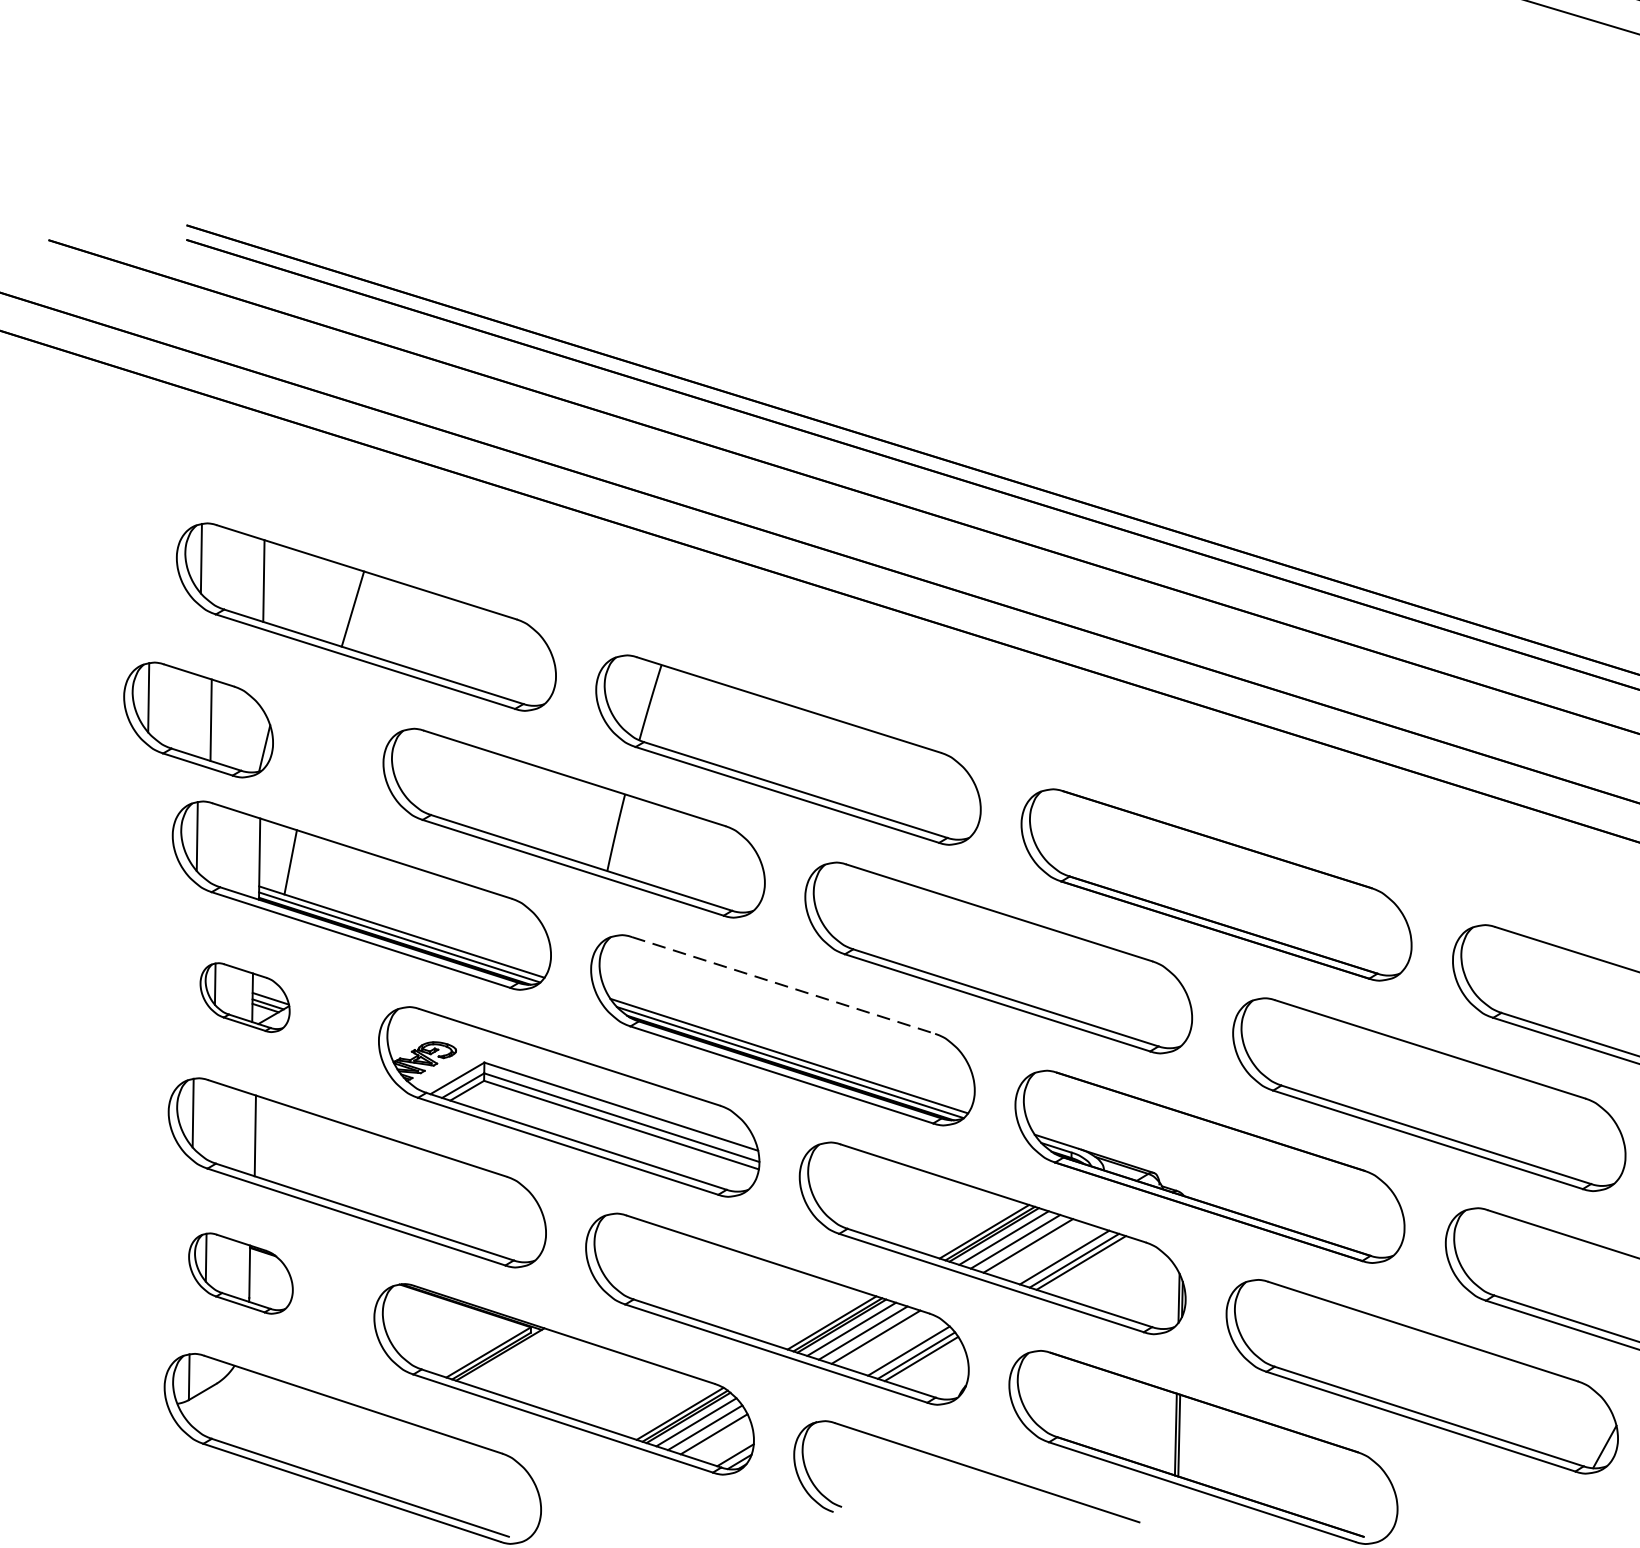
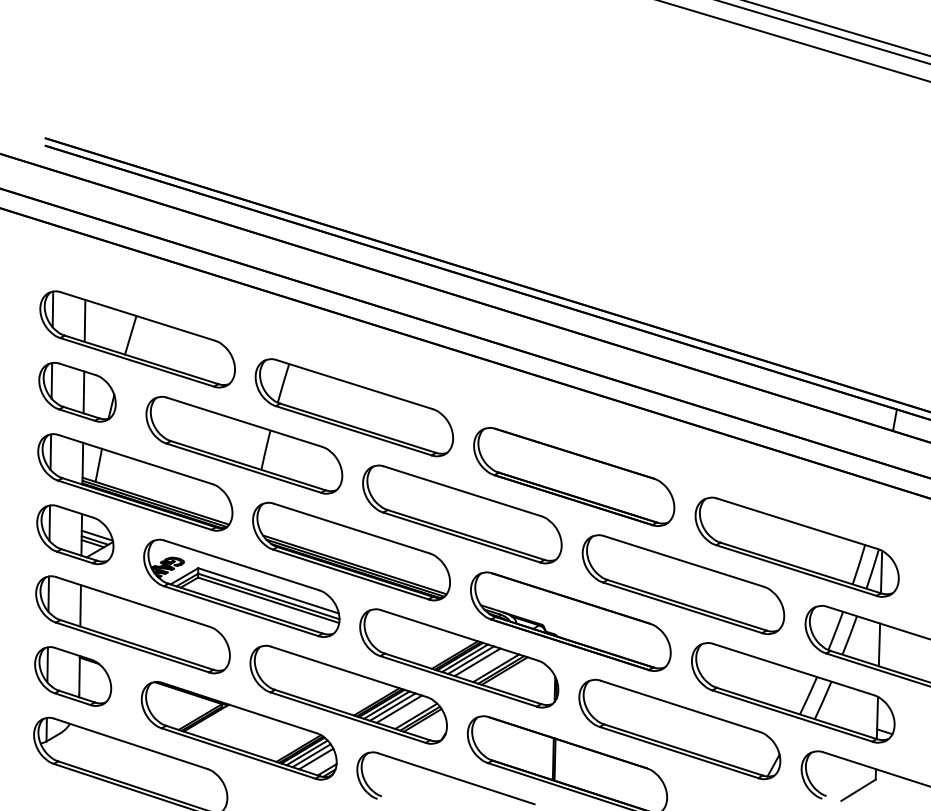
part: (198, 718) -> (77, 391), moved
line: (782, 985) -> (351, 528), dashed -> solid
part: (245, 996) -> (75, 534), size x1.67
part: (241, 1273) -> (73, 676), size x1.43

